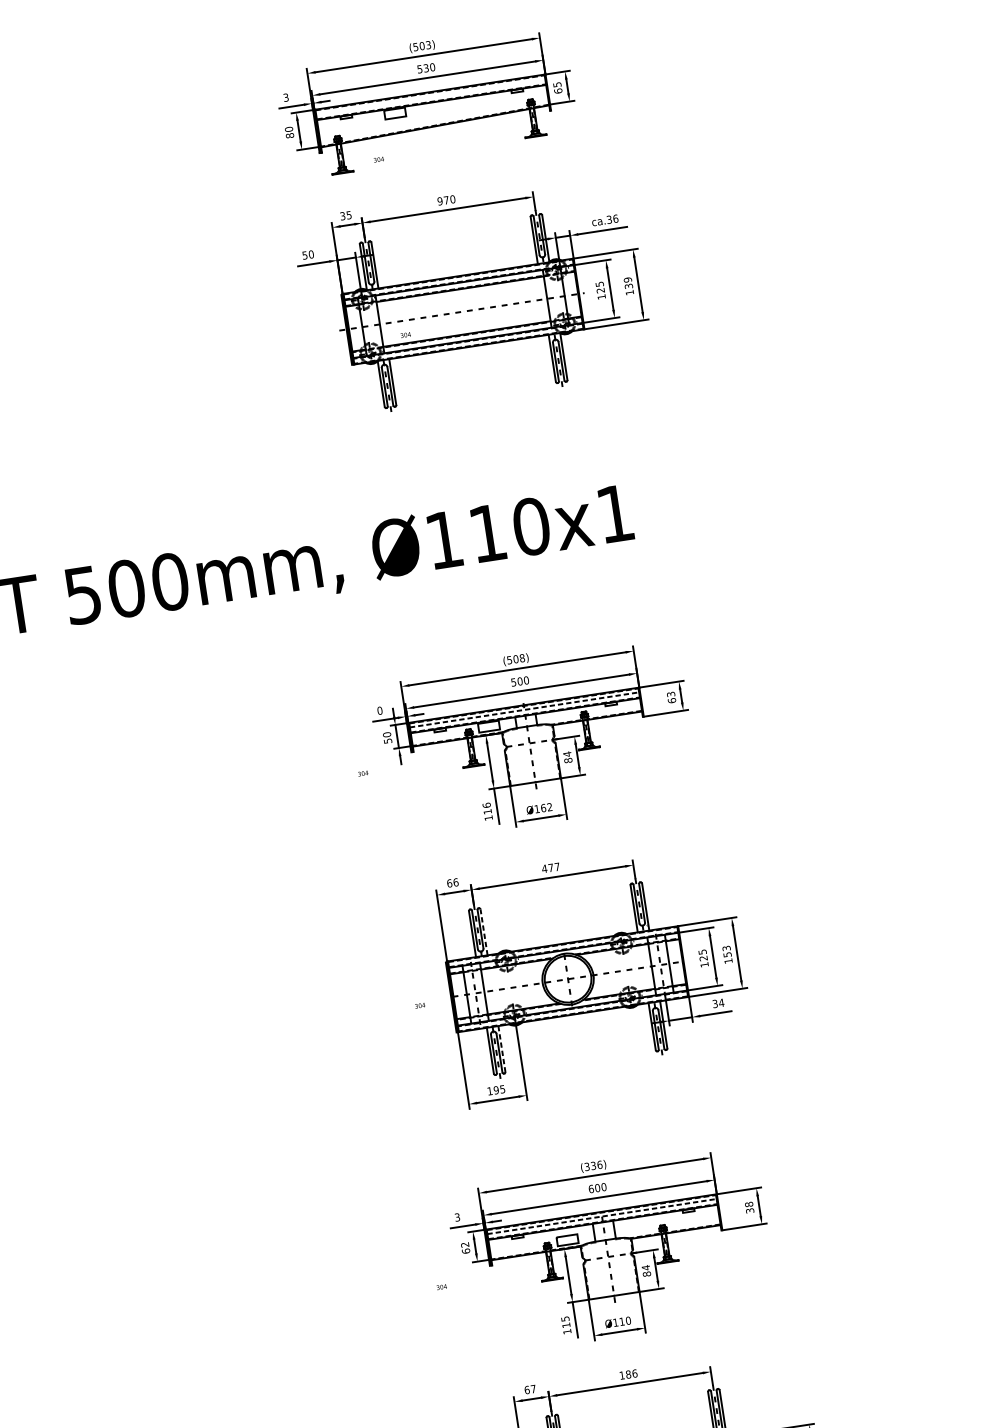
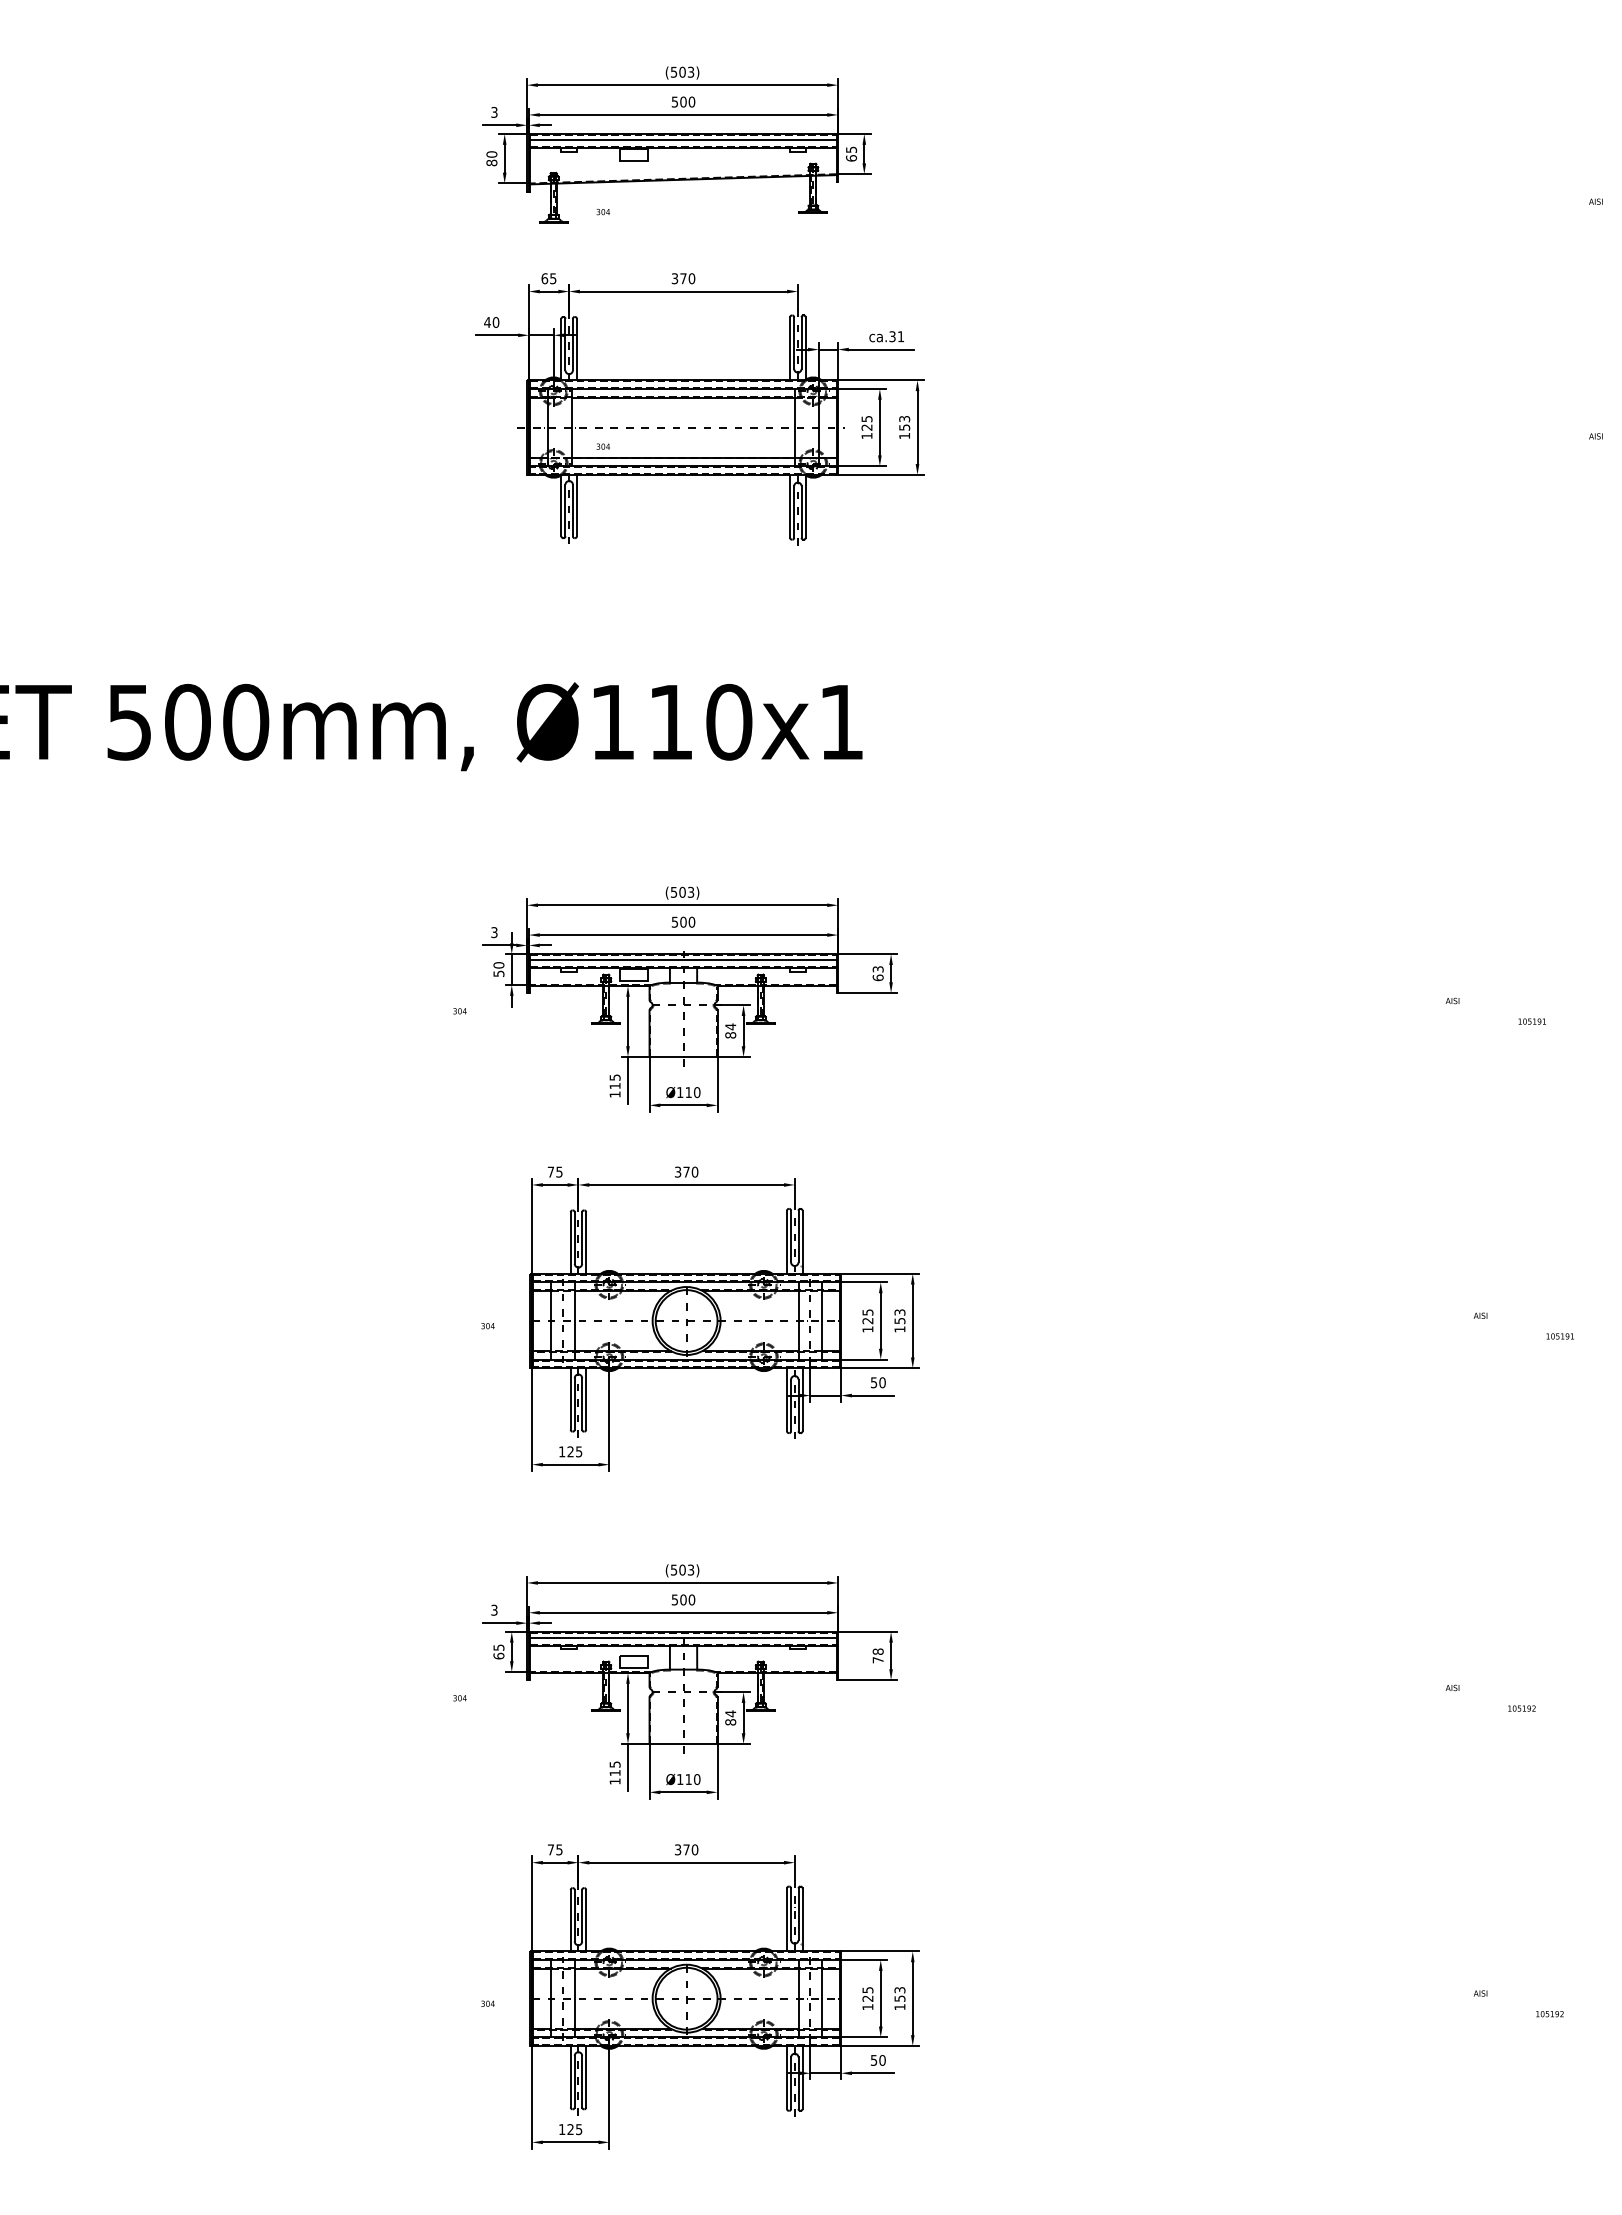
text: (426, 67) -> (683, 101), 530 -> 500
line: (430, 97) -> (683, 140), added
text: (439, 201) -> (674, 278), 970 -> 370
text: (342, 216) -> (544, 278), 35 -> 65
text: (615, 218) -> (900, 336), ca.36 -> ca.31
text: (304, 255) -> (487, 322), 50 -> 40
text: (628, 282) -> (904, 422), 139 -> 153
text: (521, 658) -> (690, 892), (508) -> (503)
line: (525, 709) -> (684, 960), dashed -> solid
text: (380, 710) -> (494, 932), 0 -> 3
text: (486, 805) -> (614, 1077), 116 -> 115
text: (546, 807) -> (692, 1092), Ø162 -> Ø110
text: (550, 867) -> (686, 1171), 477 -> 370
text: (452, 882) -> (554, 1171), 66 -> 75
line: (484, 931) -> (586, 1242), dashed -> solid
text: (718, 1003) -> (878, 1382), 34 -> 50
line: (502, 1049) -> (586, 1399), dashed -> solid
text: (496, 1090) -> (570, 1451), 195 -> 125
text: (593, 1165) -> (682, 1569), (336) -> (503)
text: (590, 1188) -> (674, 1599), 600 -> 500
text: (749, 1211) -> (877, 1660), 38 -> 78
line: (602, 1216) -> (684, 1638), dashed -> solid
text: (464, 1244) -> (498, 1647), 62 -> 65
text: (628, 1374) -> (686, 1849), 186 -> 370
text: (529, 1389) -> (554, 1849), 67 -> 75

